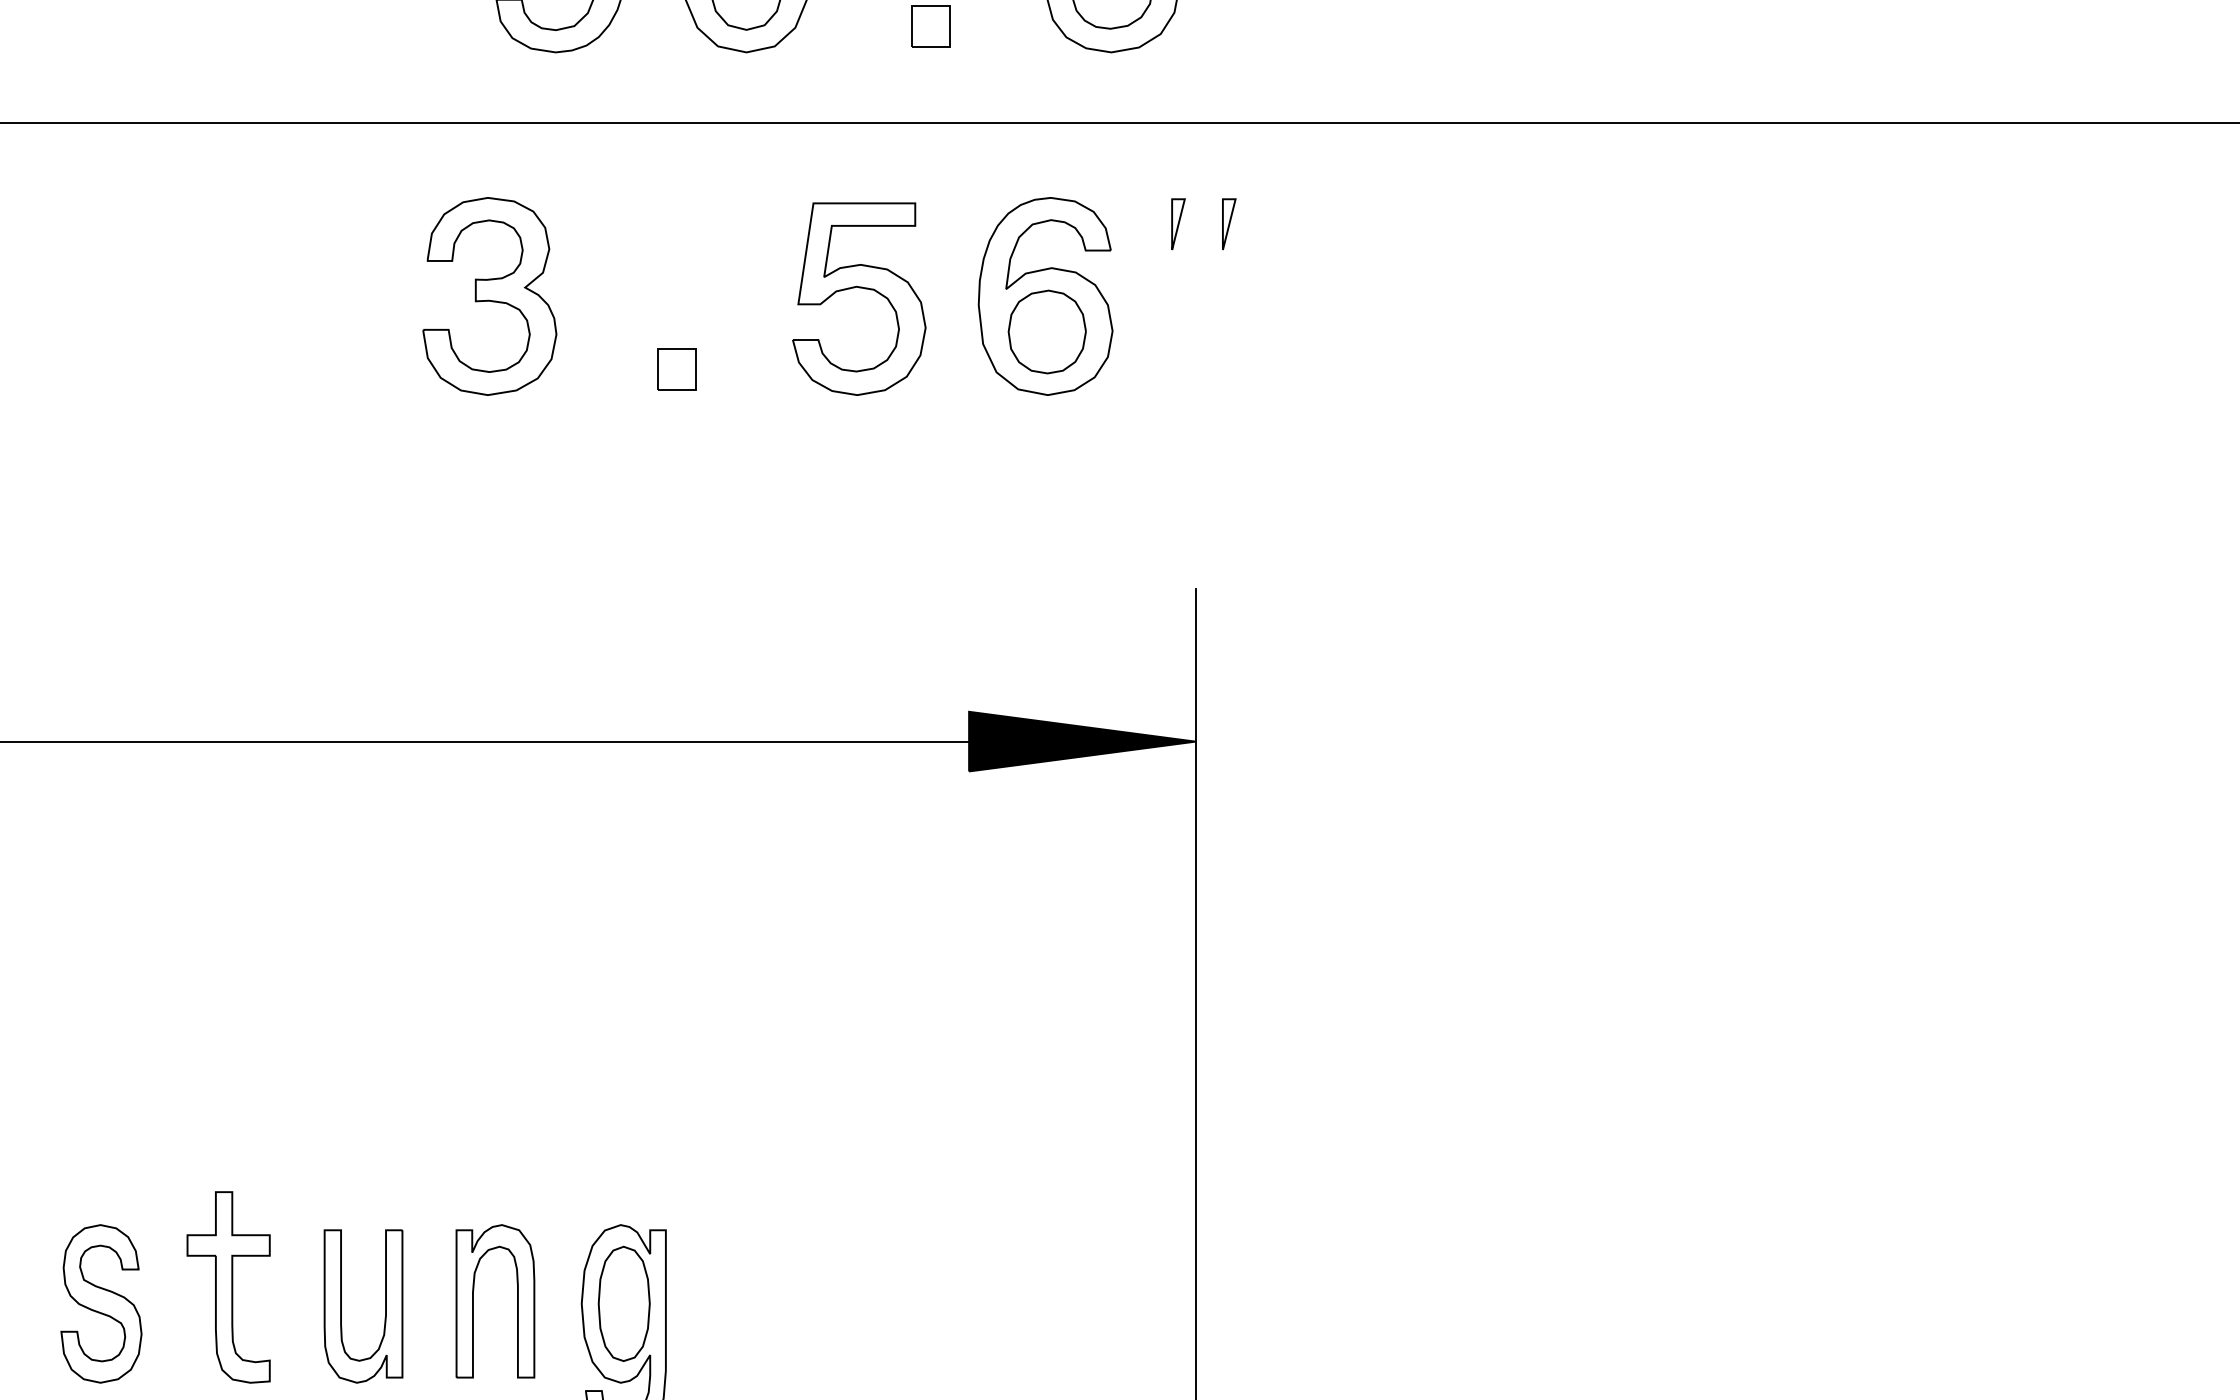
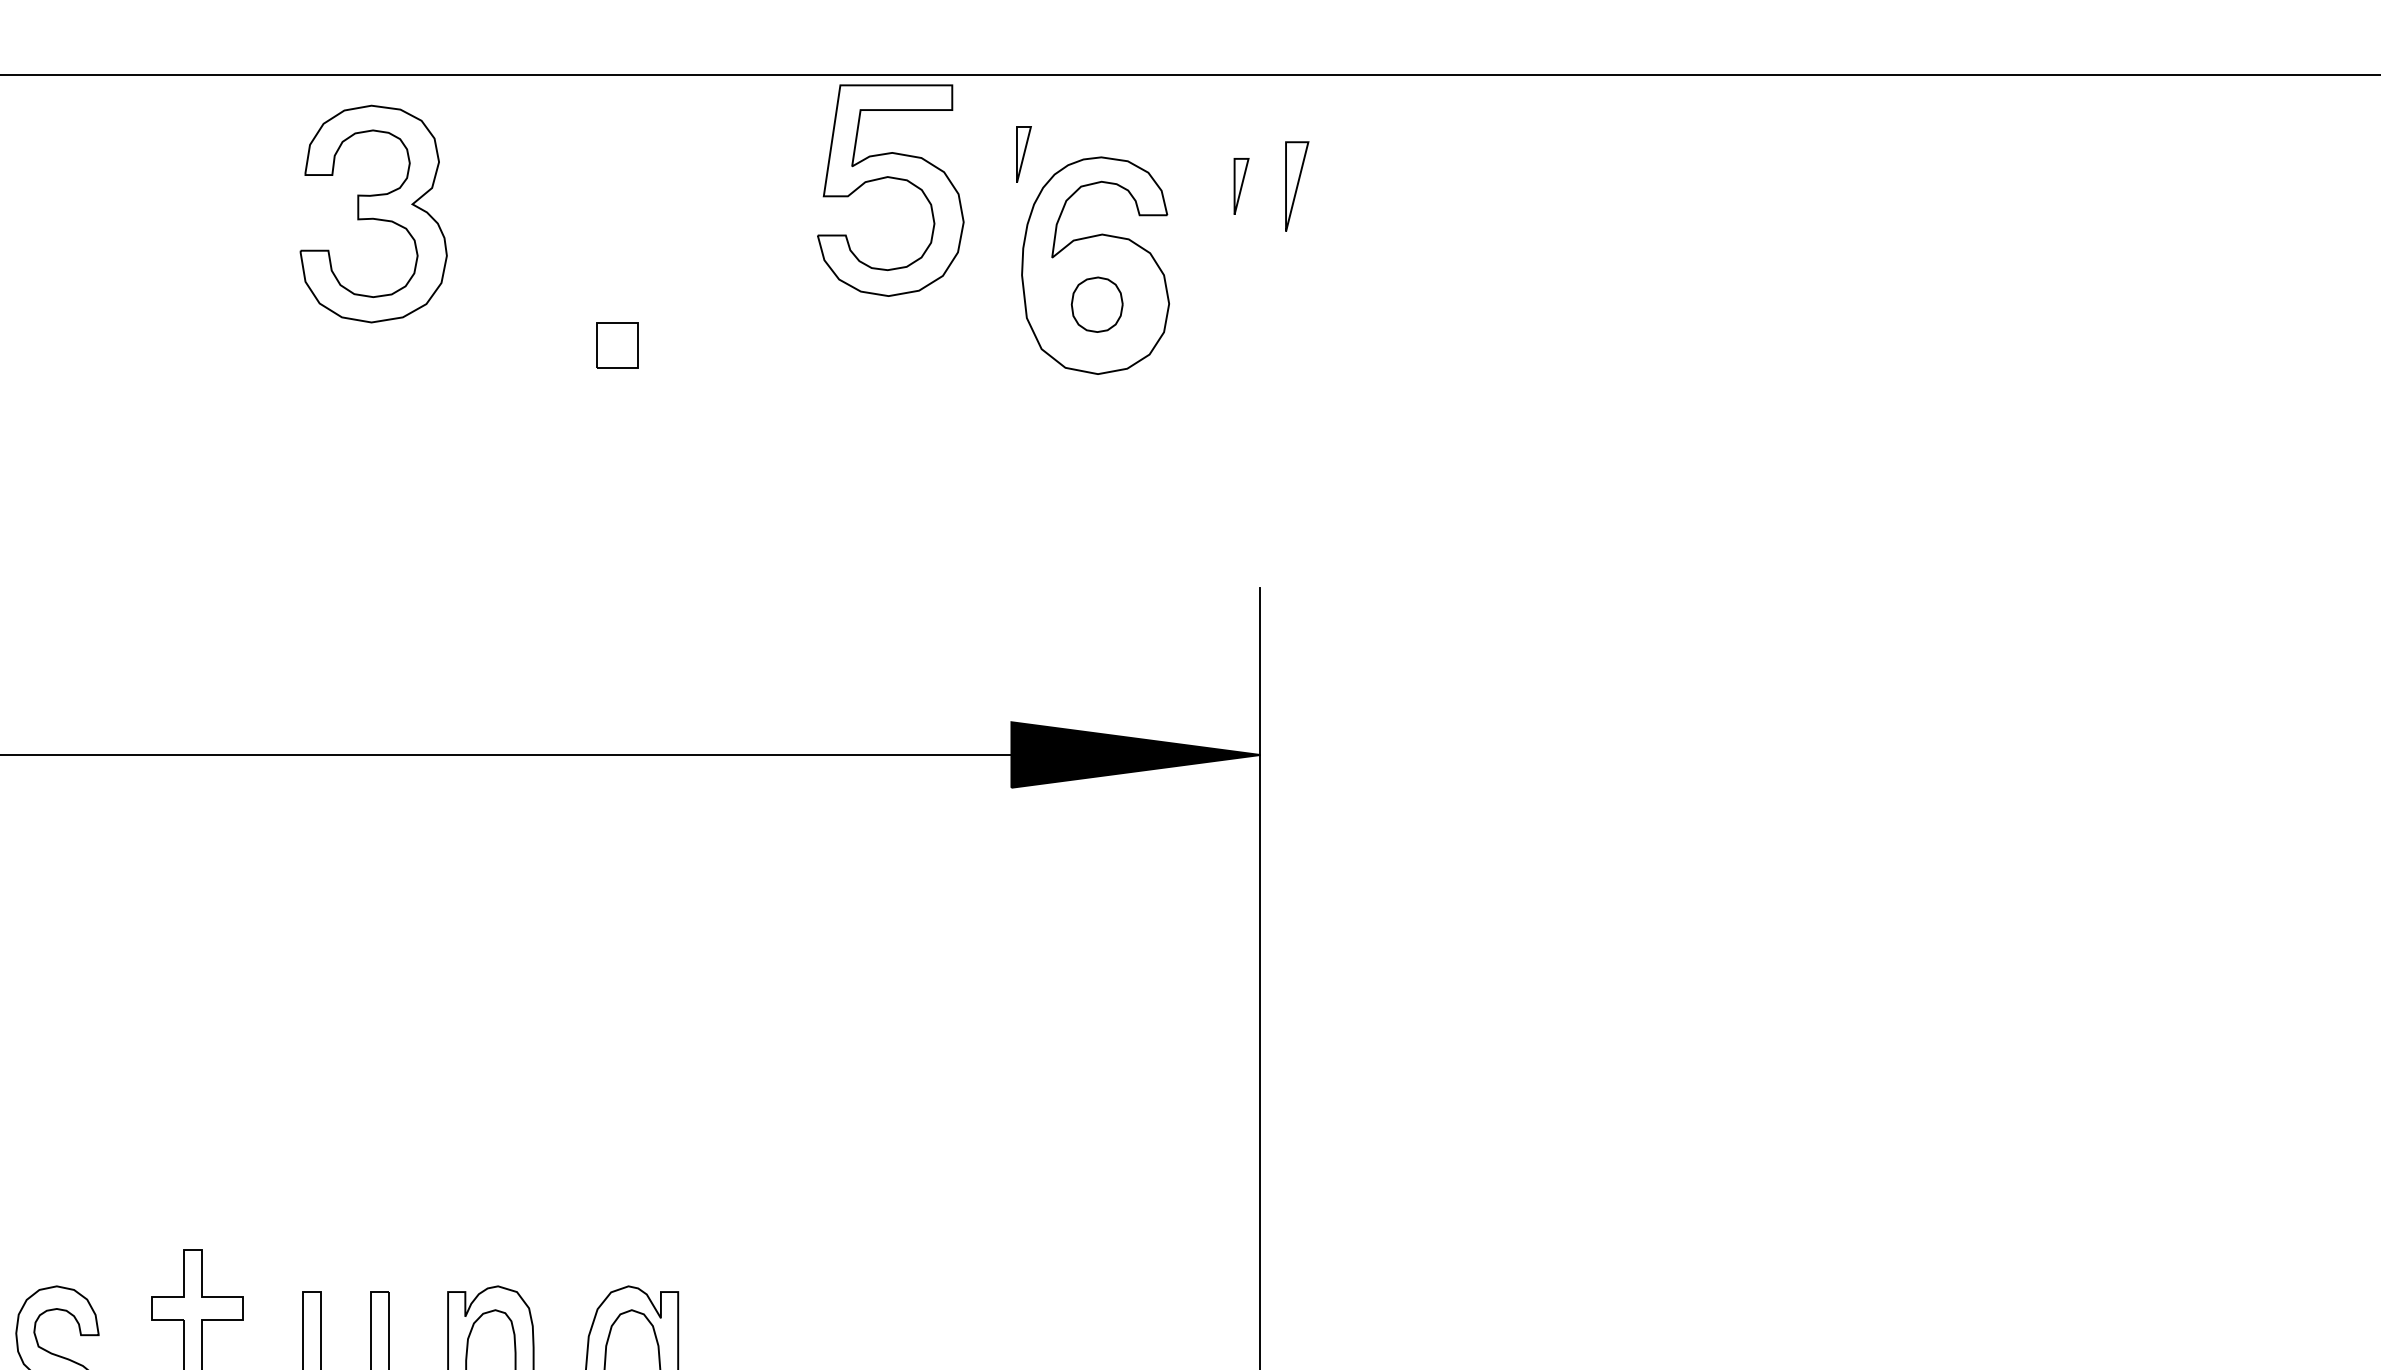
part: (980, 195) -> (1023, 154), added
part: (1229, 224) -> (1297, 186), size x1.6
part: (859, 288) -> (890, 178), moved
part: (489, 296) -> (373, 214), moved
part: (1046, 331) -> (1096, 304), size x0.6
part: (676, 369) -> (617, 345), moved

